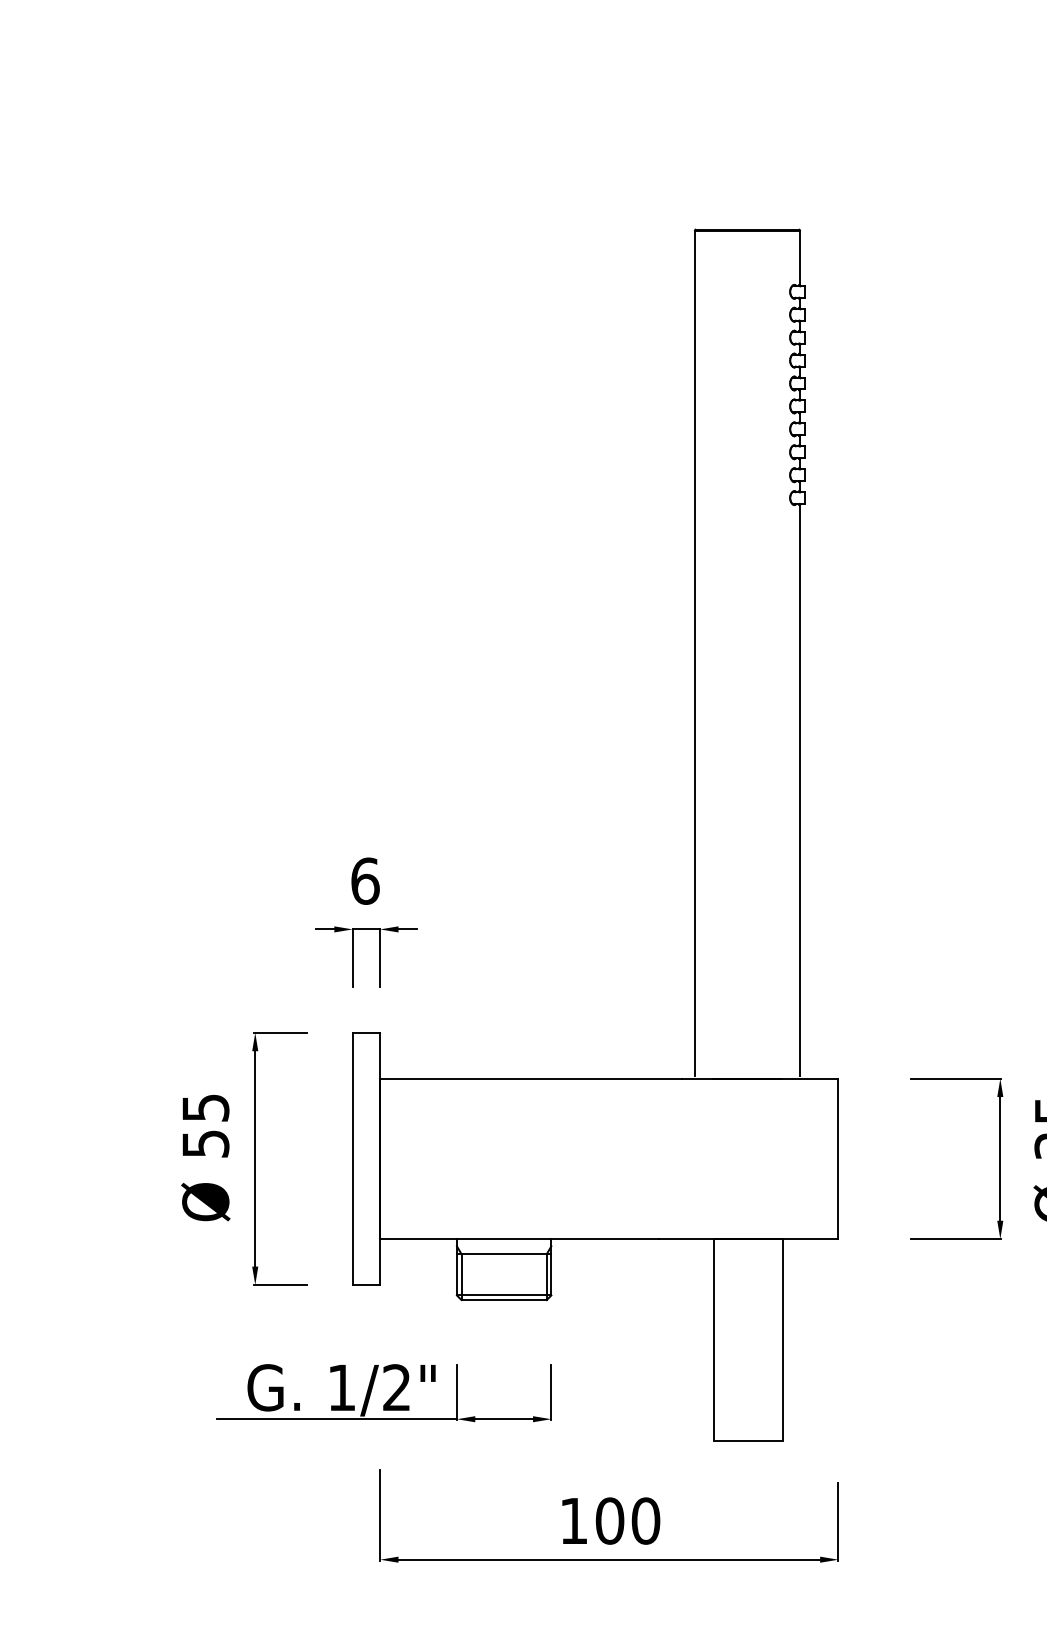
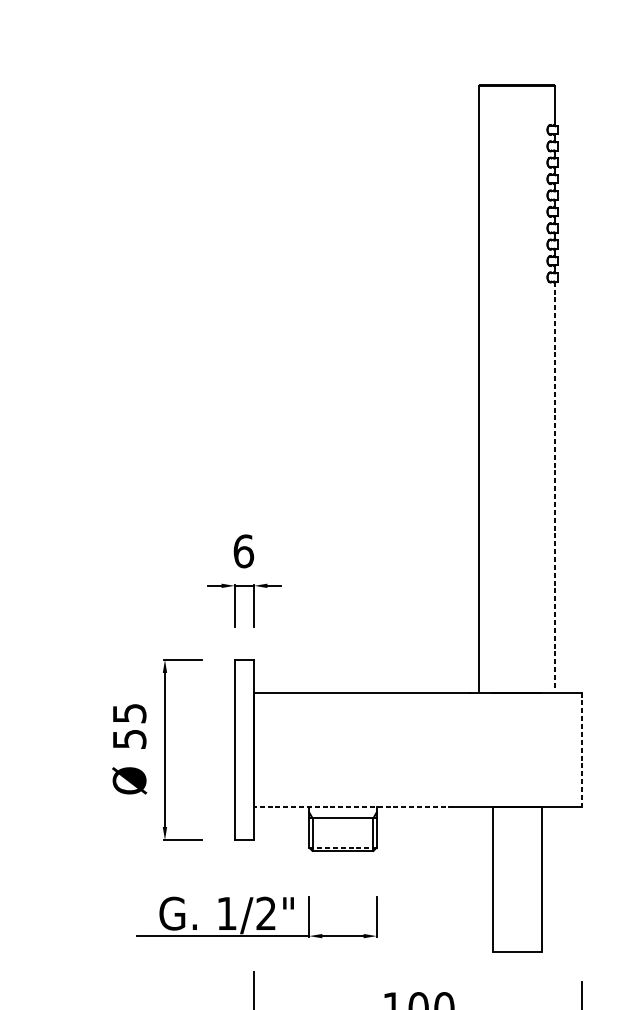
line: (800, 790) -> (554, 486), solid -> dashed
line: (838, 1159) -> (582, 750), solid -> dashed
line: (518, 1239) -> (353, 807), solid -> dashed
line: (504, 1295) -> (343, 847), solid -> dashed

